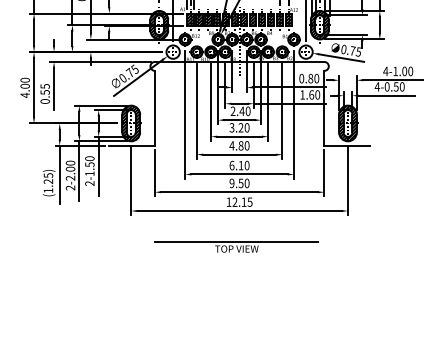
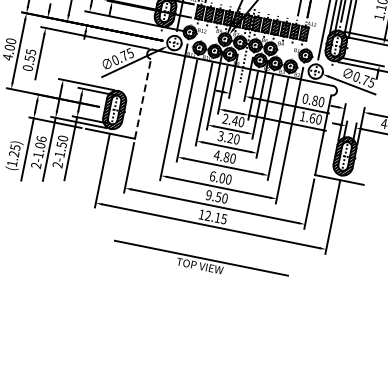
line: (154, 107) -> (142, 97), solid -> dashed
text: (240, 165) -> (221, 178), 6.10 -> 6.00
text: (70, 170) -> (39, 146), 2-2.00 -> 2-1.06

